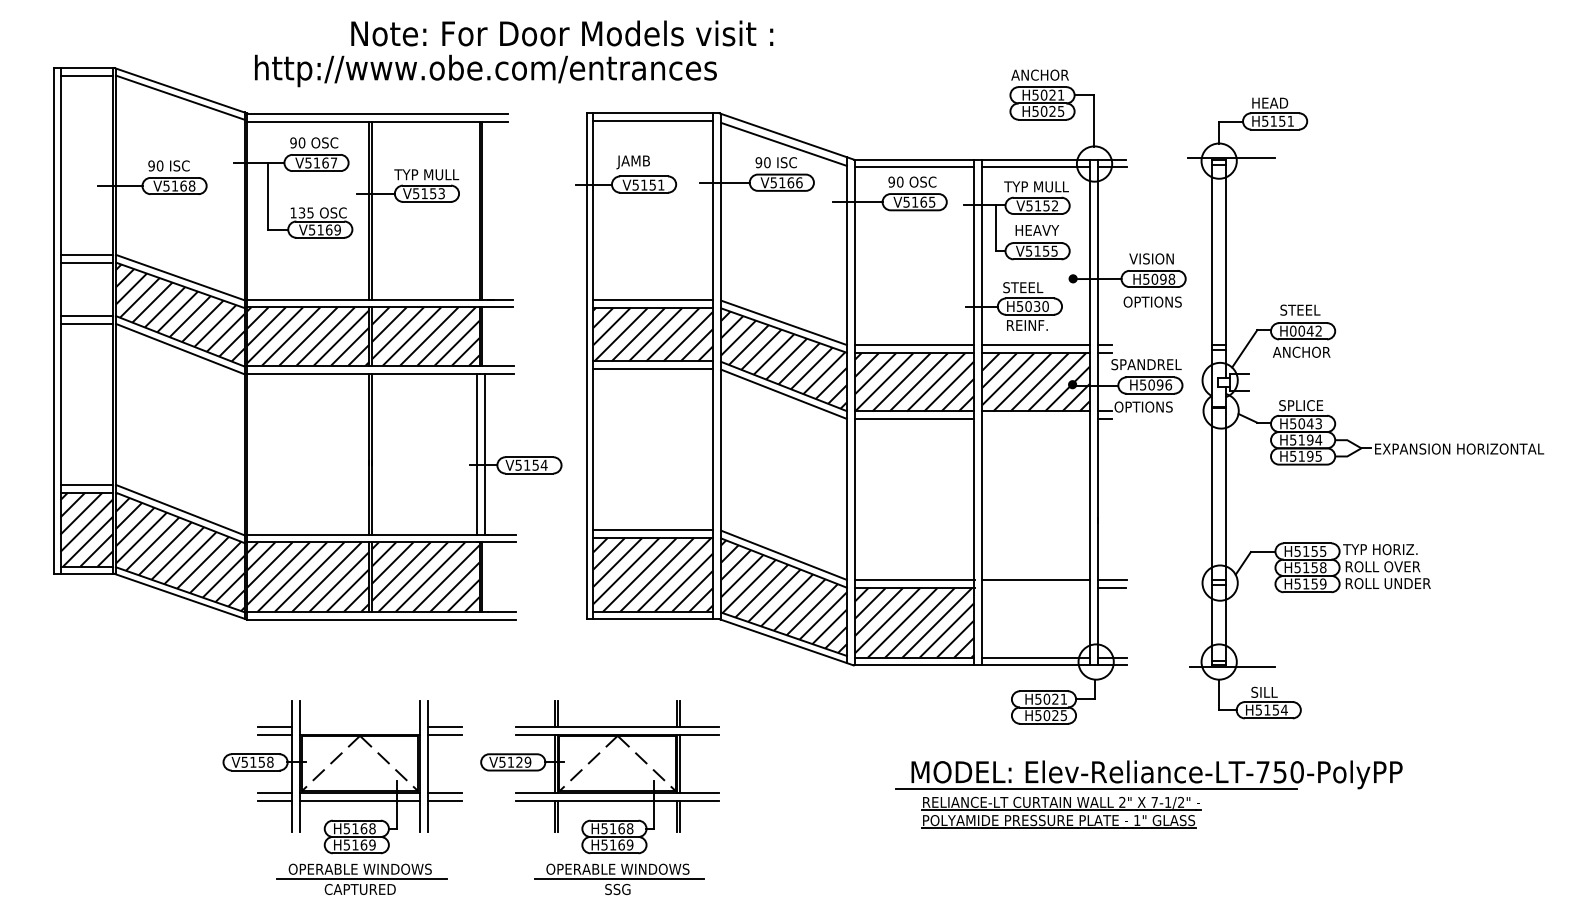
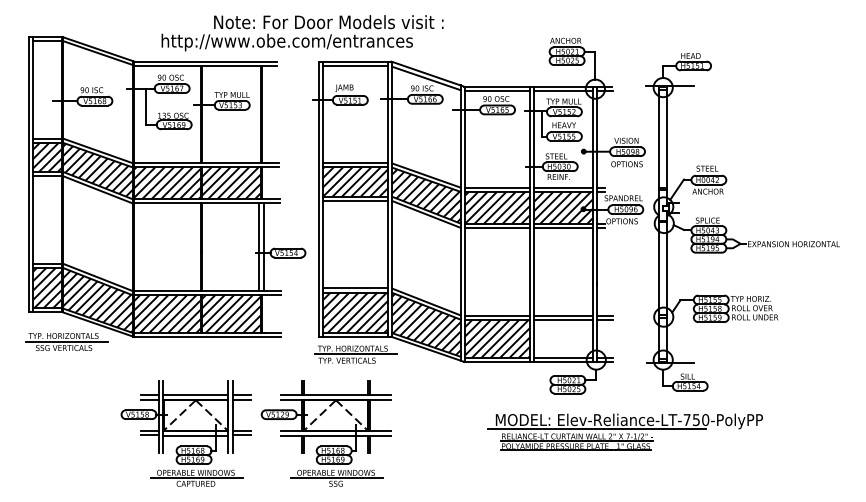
text: (513, 54) -> (302, 33), moved
hatch: (85, 287) -> (46, 156), added
line: (1035, 418) -> (563, 227), added
line: (1035, 587) -> (563, 319), added
part: (122, 627) -> (66, 341), added
part: (653, 651) -> (355, 354), added
line: (359, 727) -> (195, 395), added

